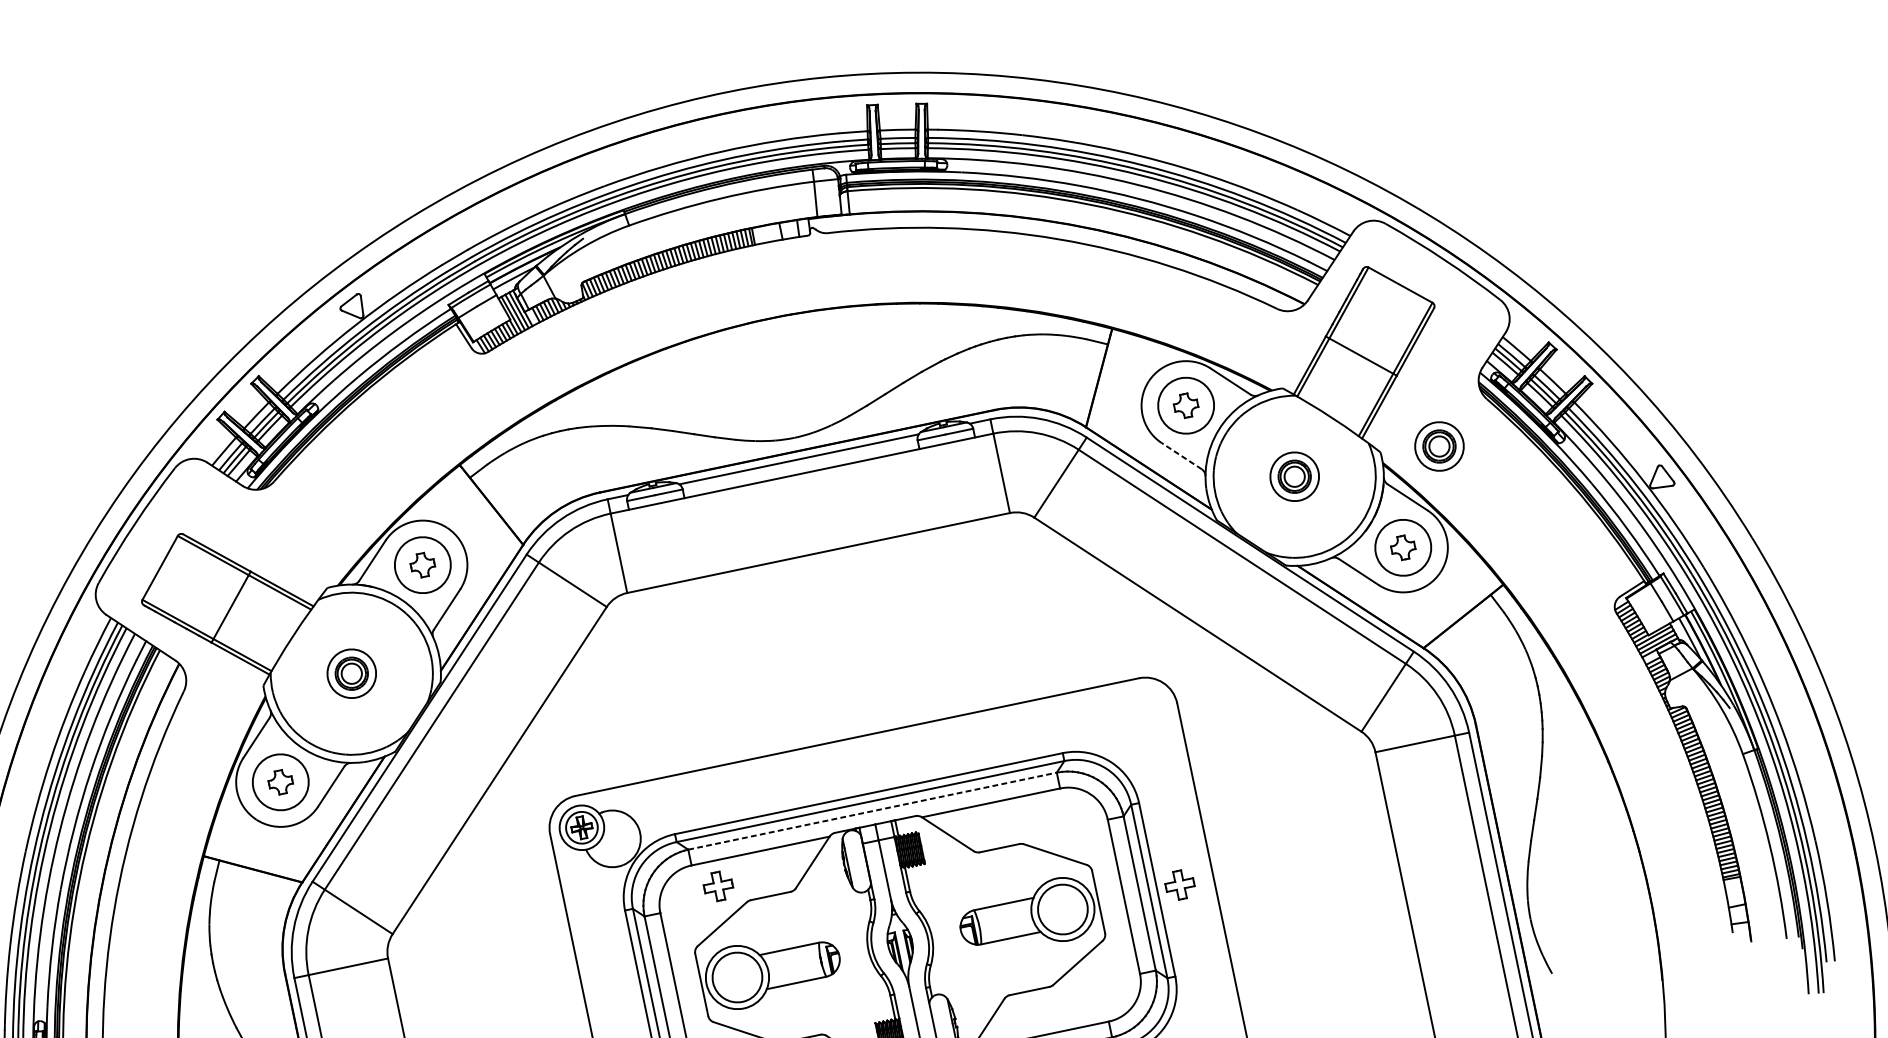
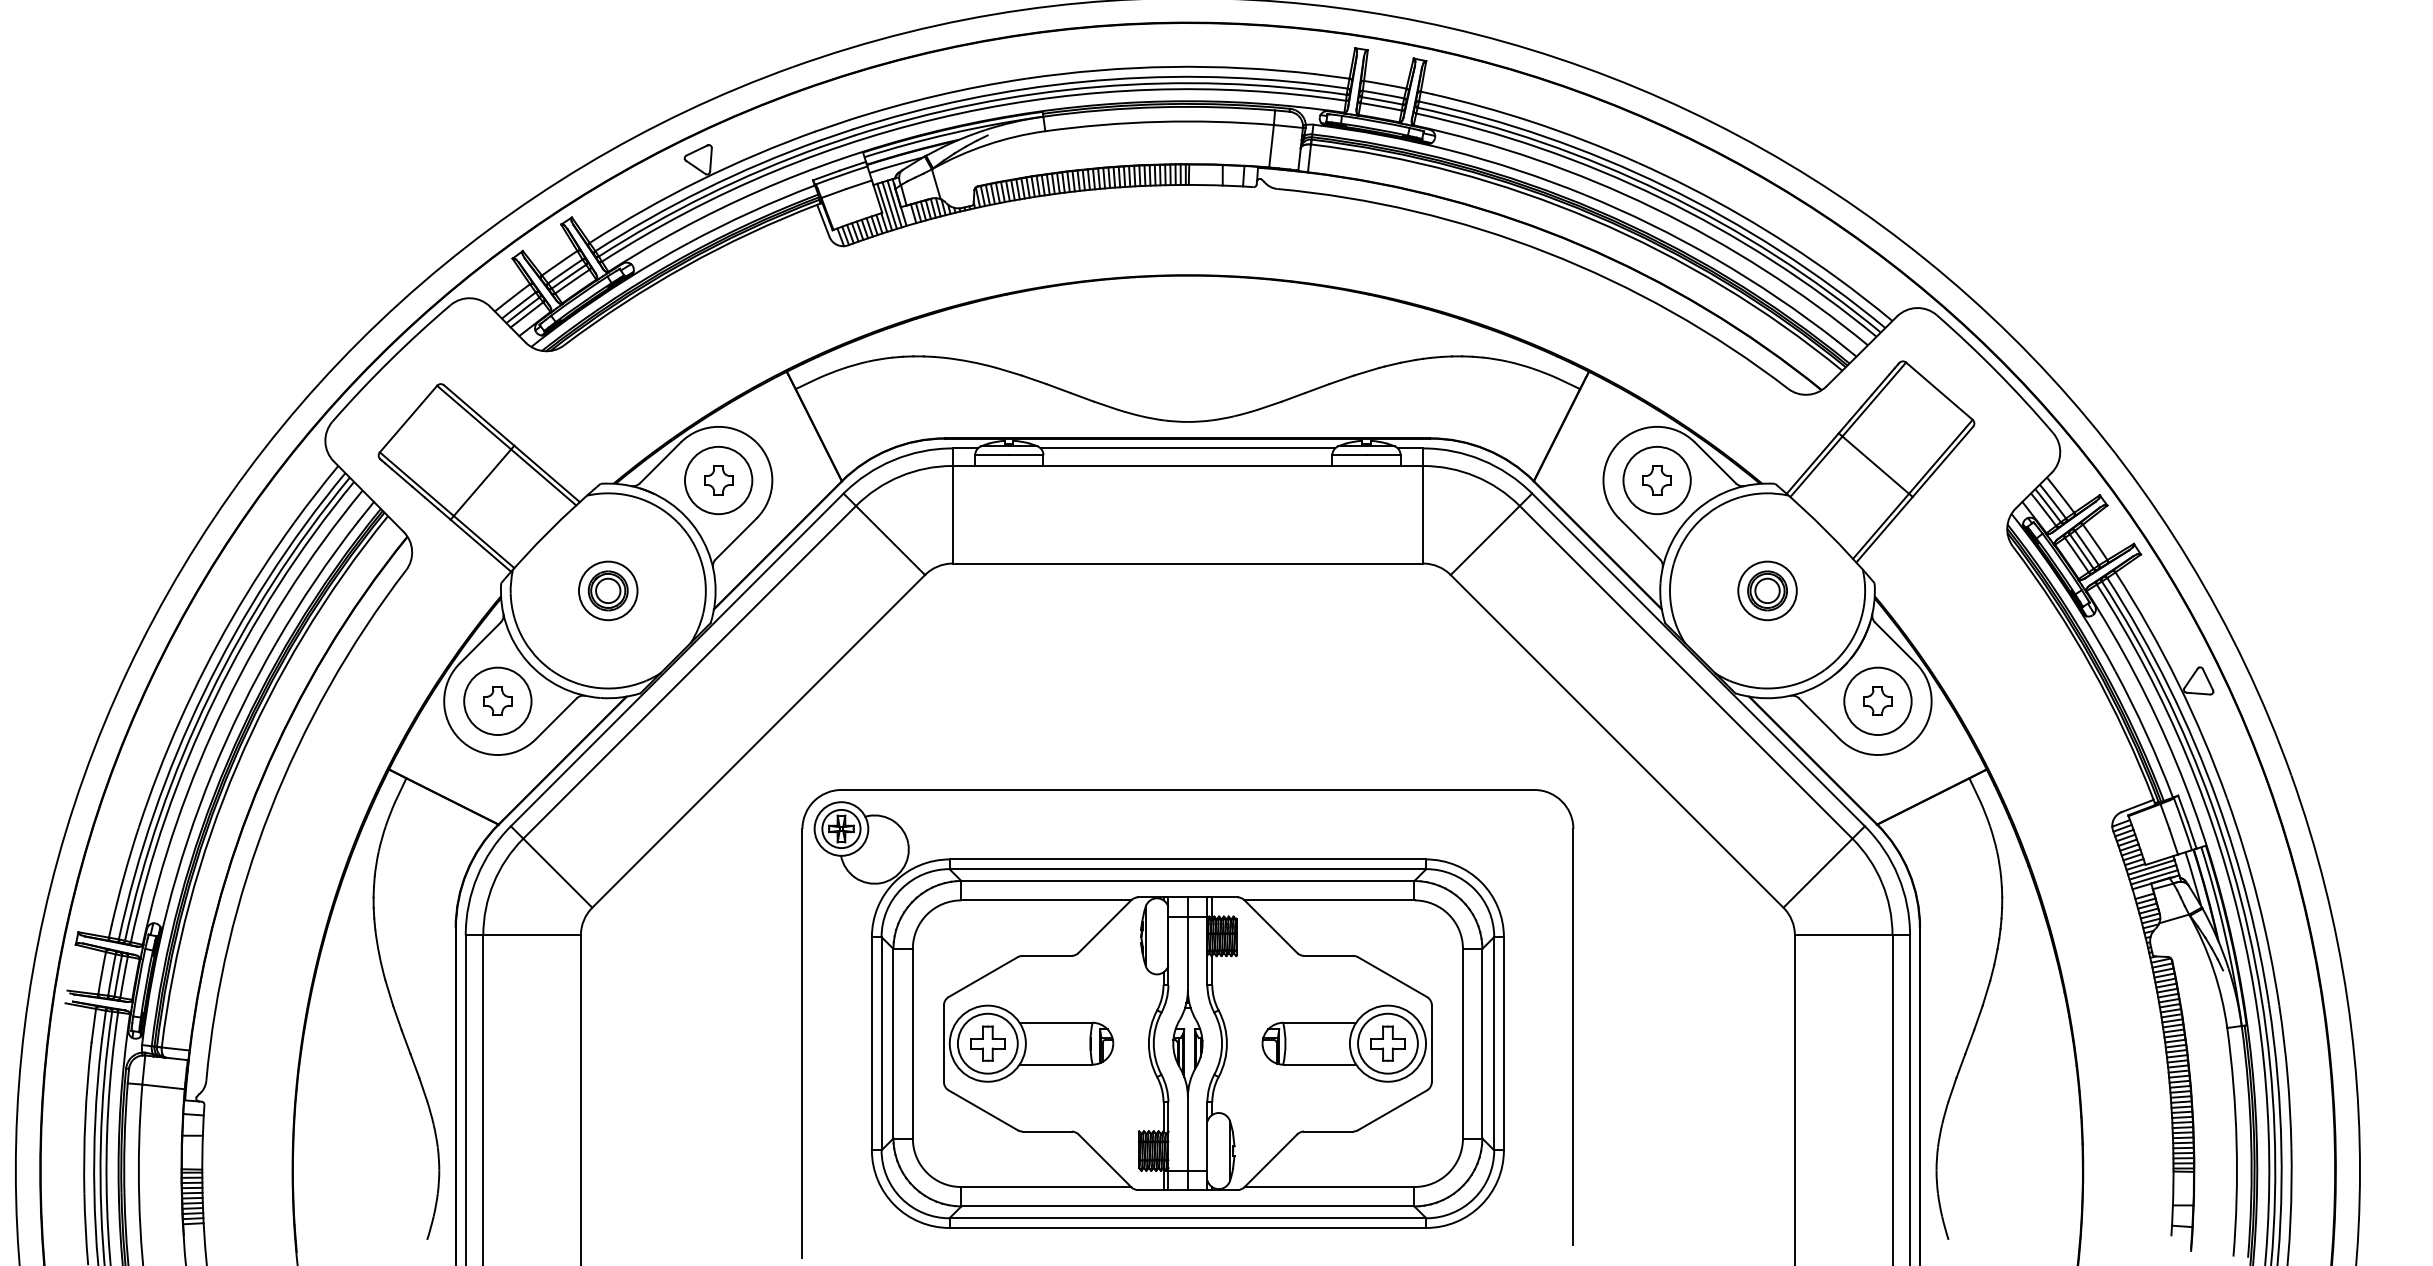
part: (1439, 446) -> (1945, 590), removed
line: (1181, 455) -> (1639, 538), dashed -> solid
line: (872, 810) -> (1187, 880), dashed -> solid
part: (1179, 884) -> (1387, 1043), moved
part: (718, 886) -> (987, 1043), moved

